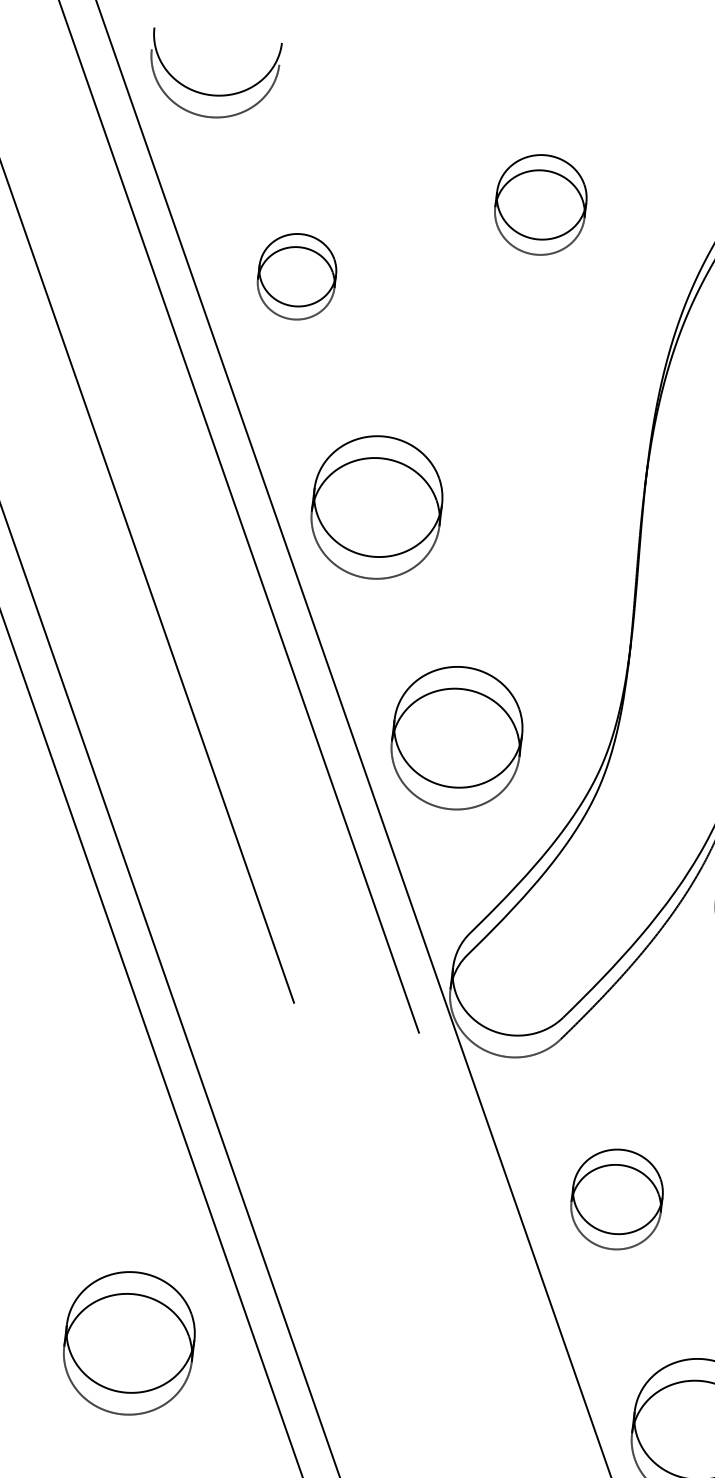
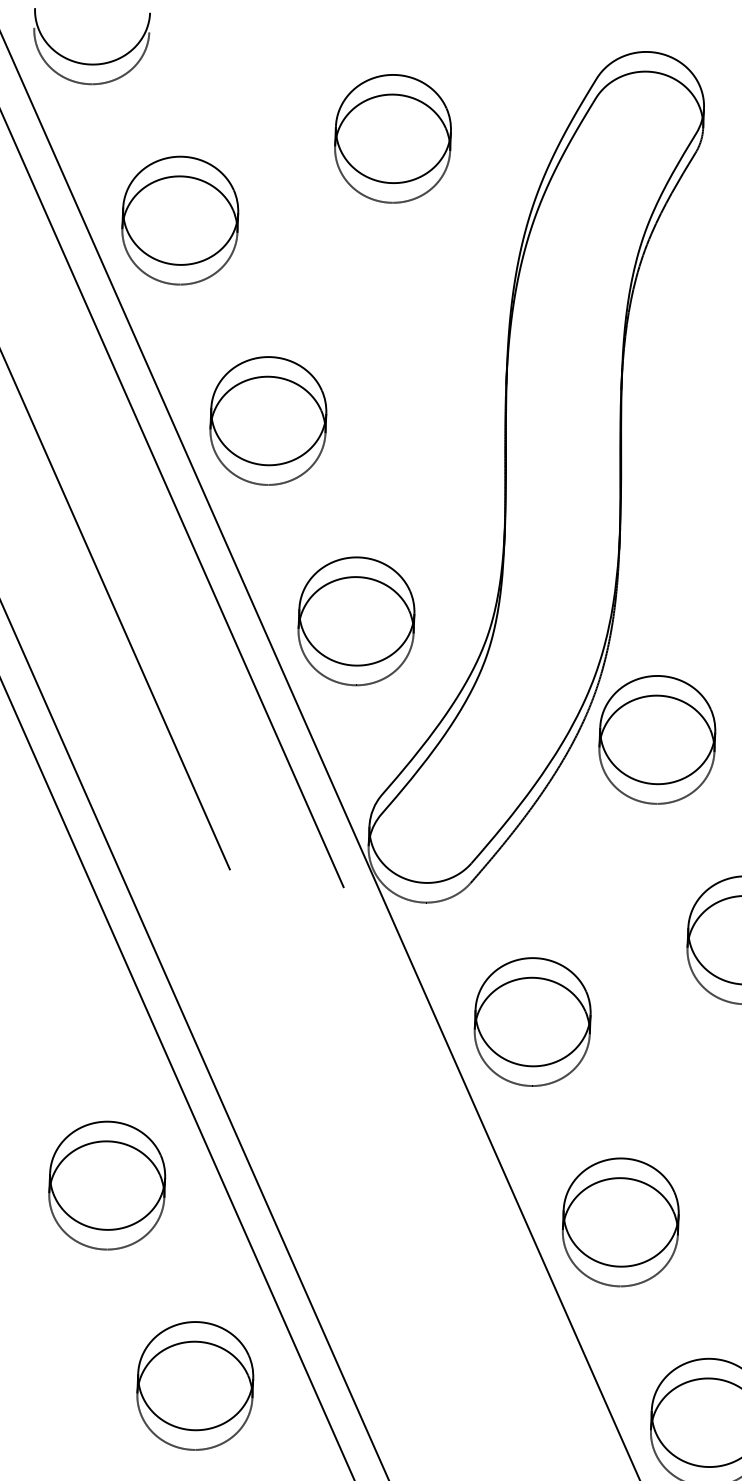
part: (540, 204) -> (392, 138), size x1.43
part: (297, 276) -> (180, 220), size x1.67
part: (616, 1198) -> (532, 1021), size x1.43

